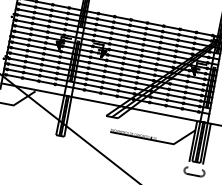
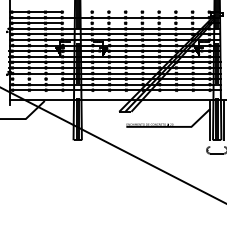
line: (140, 22) -> (135, 12), removed
line: (138, 32) -> (135, 23), removed
line: (30, 68) -> (35, 79), removed

